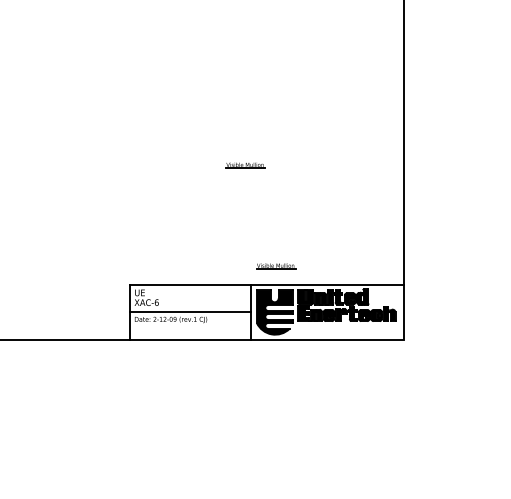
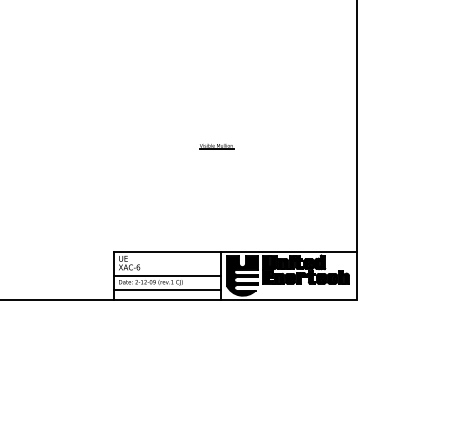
part: (275, 266) -> (243, 235), removed
line: (189, 327) -> (167, 289), added

